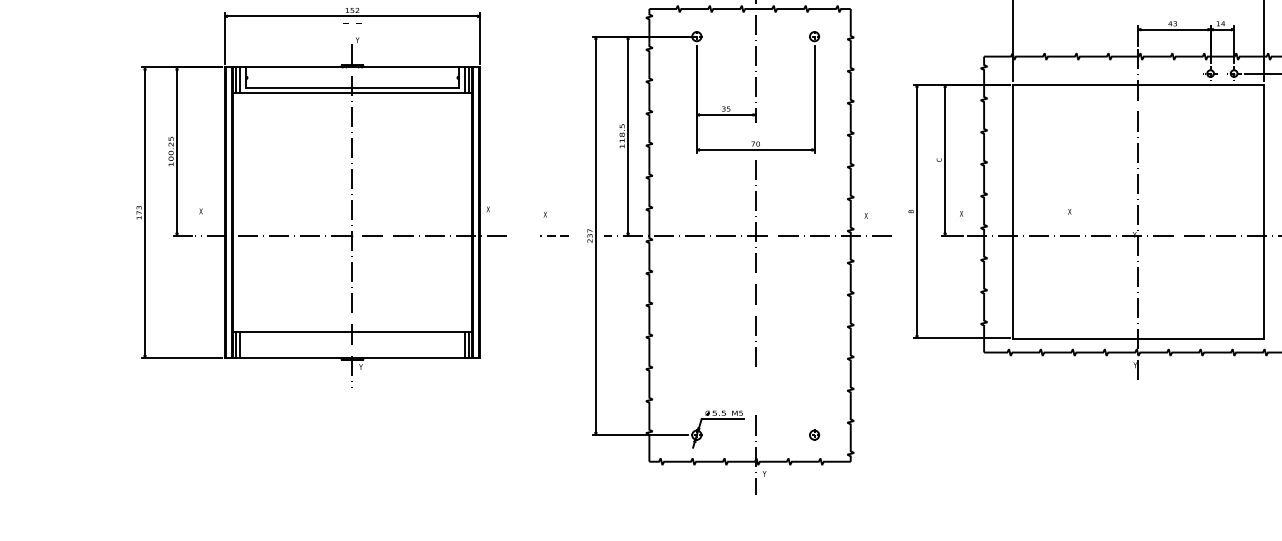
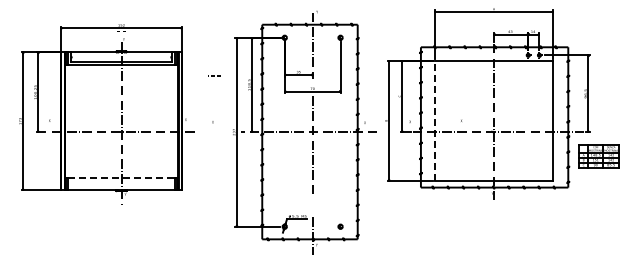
line: (1012, 211) -> (434, 120), solid -> dashed
line: (554, 234) -> (214, 75), moved
line: (354, 331) -> (122, 177), solid -> dashed

